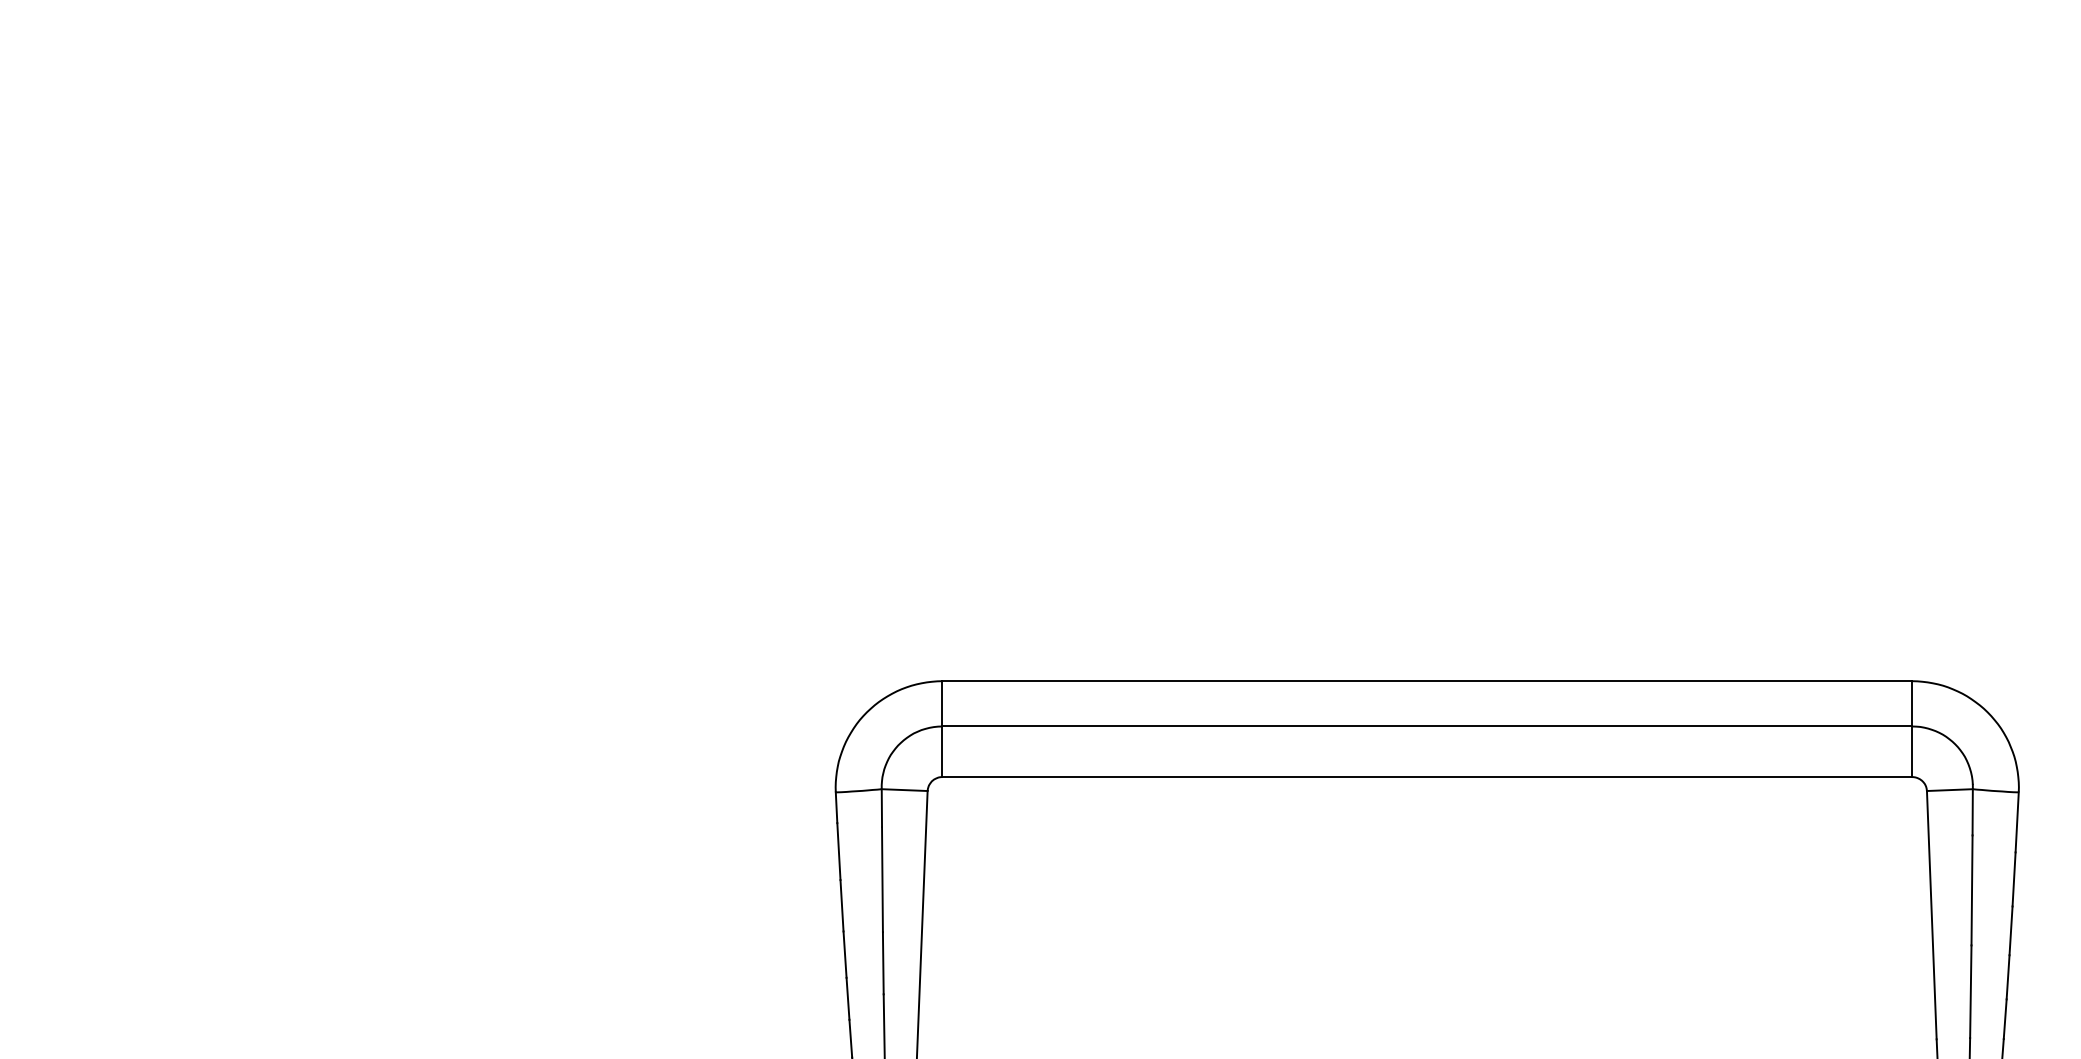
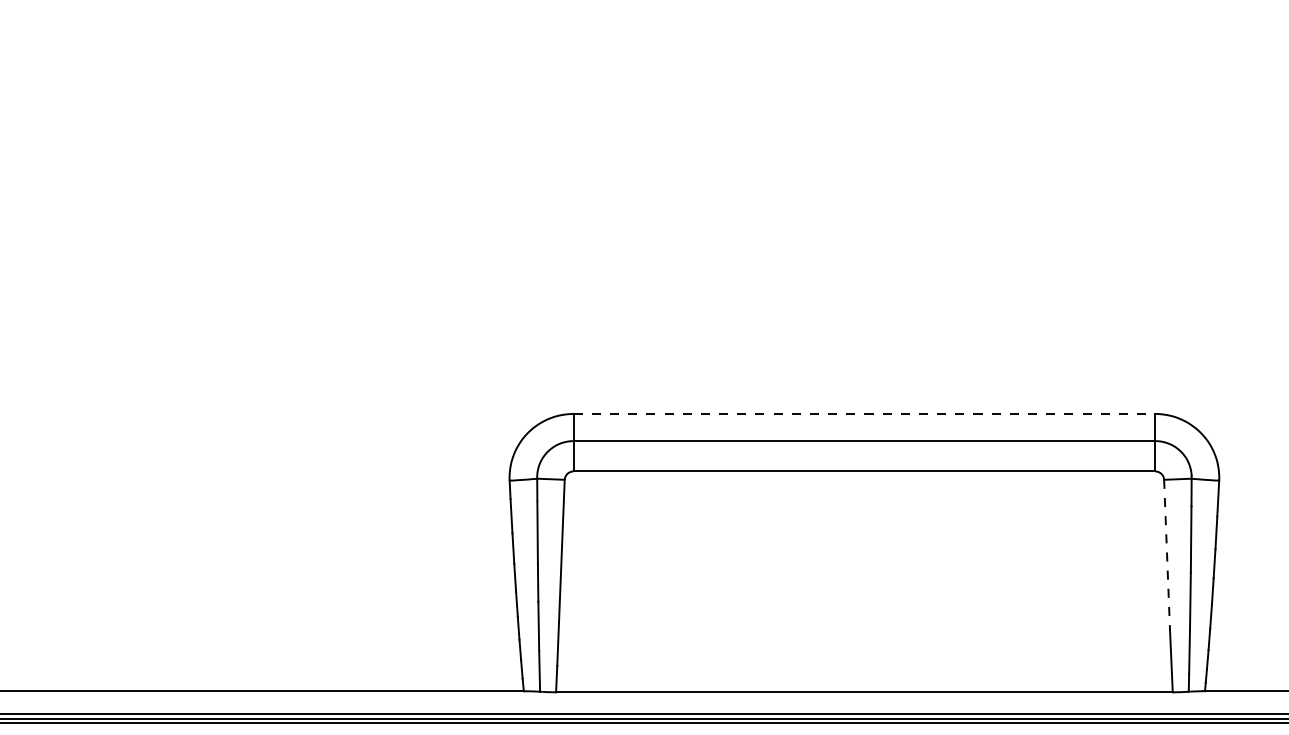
line: (1427, 680) -> (864, 413), solid -> dashed
line: (1932, 915) -> (1167, 554), solid -> dashed

